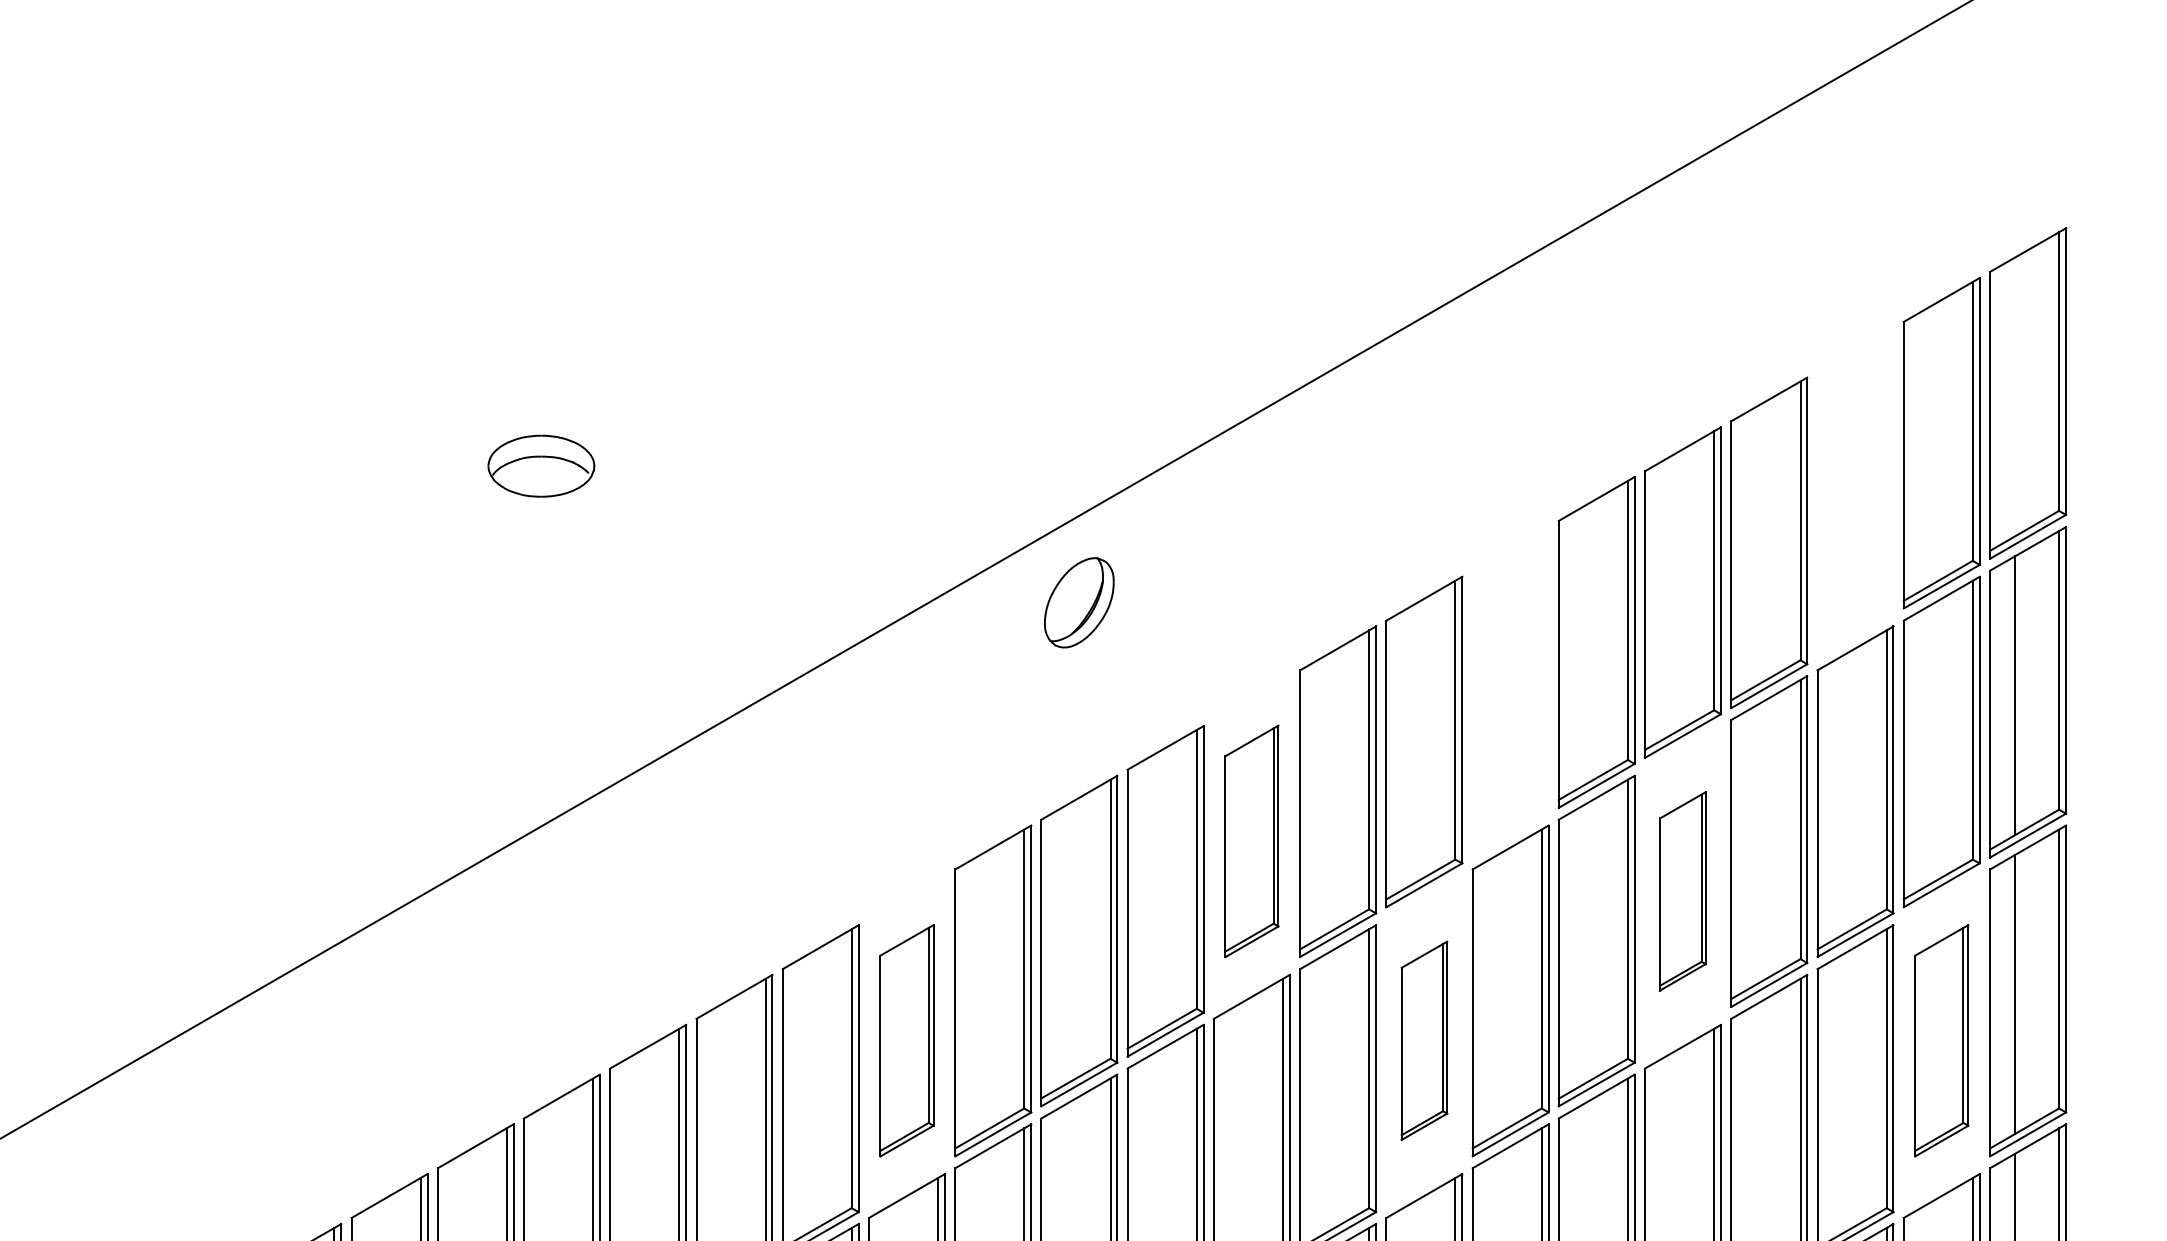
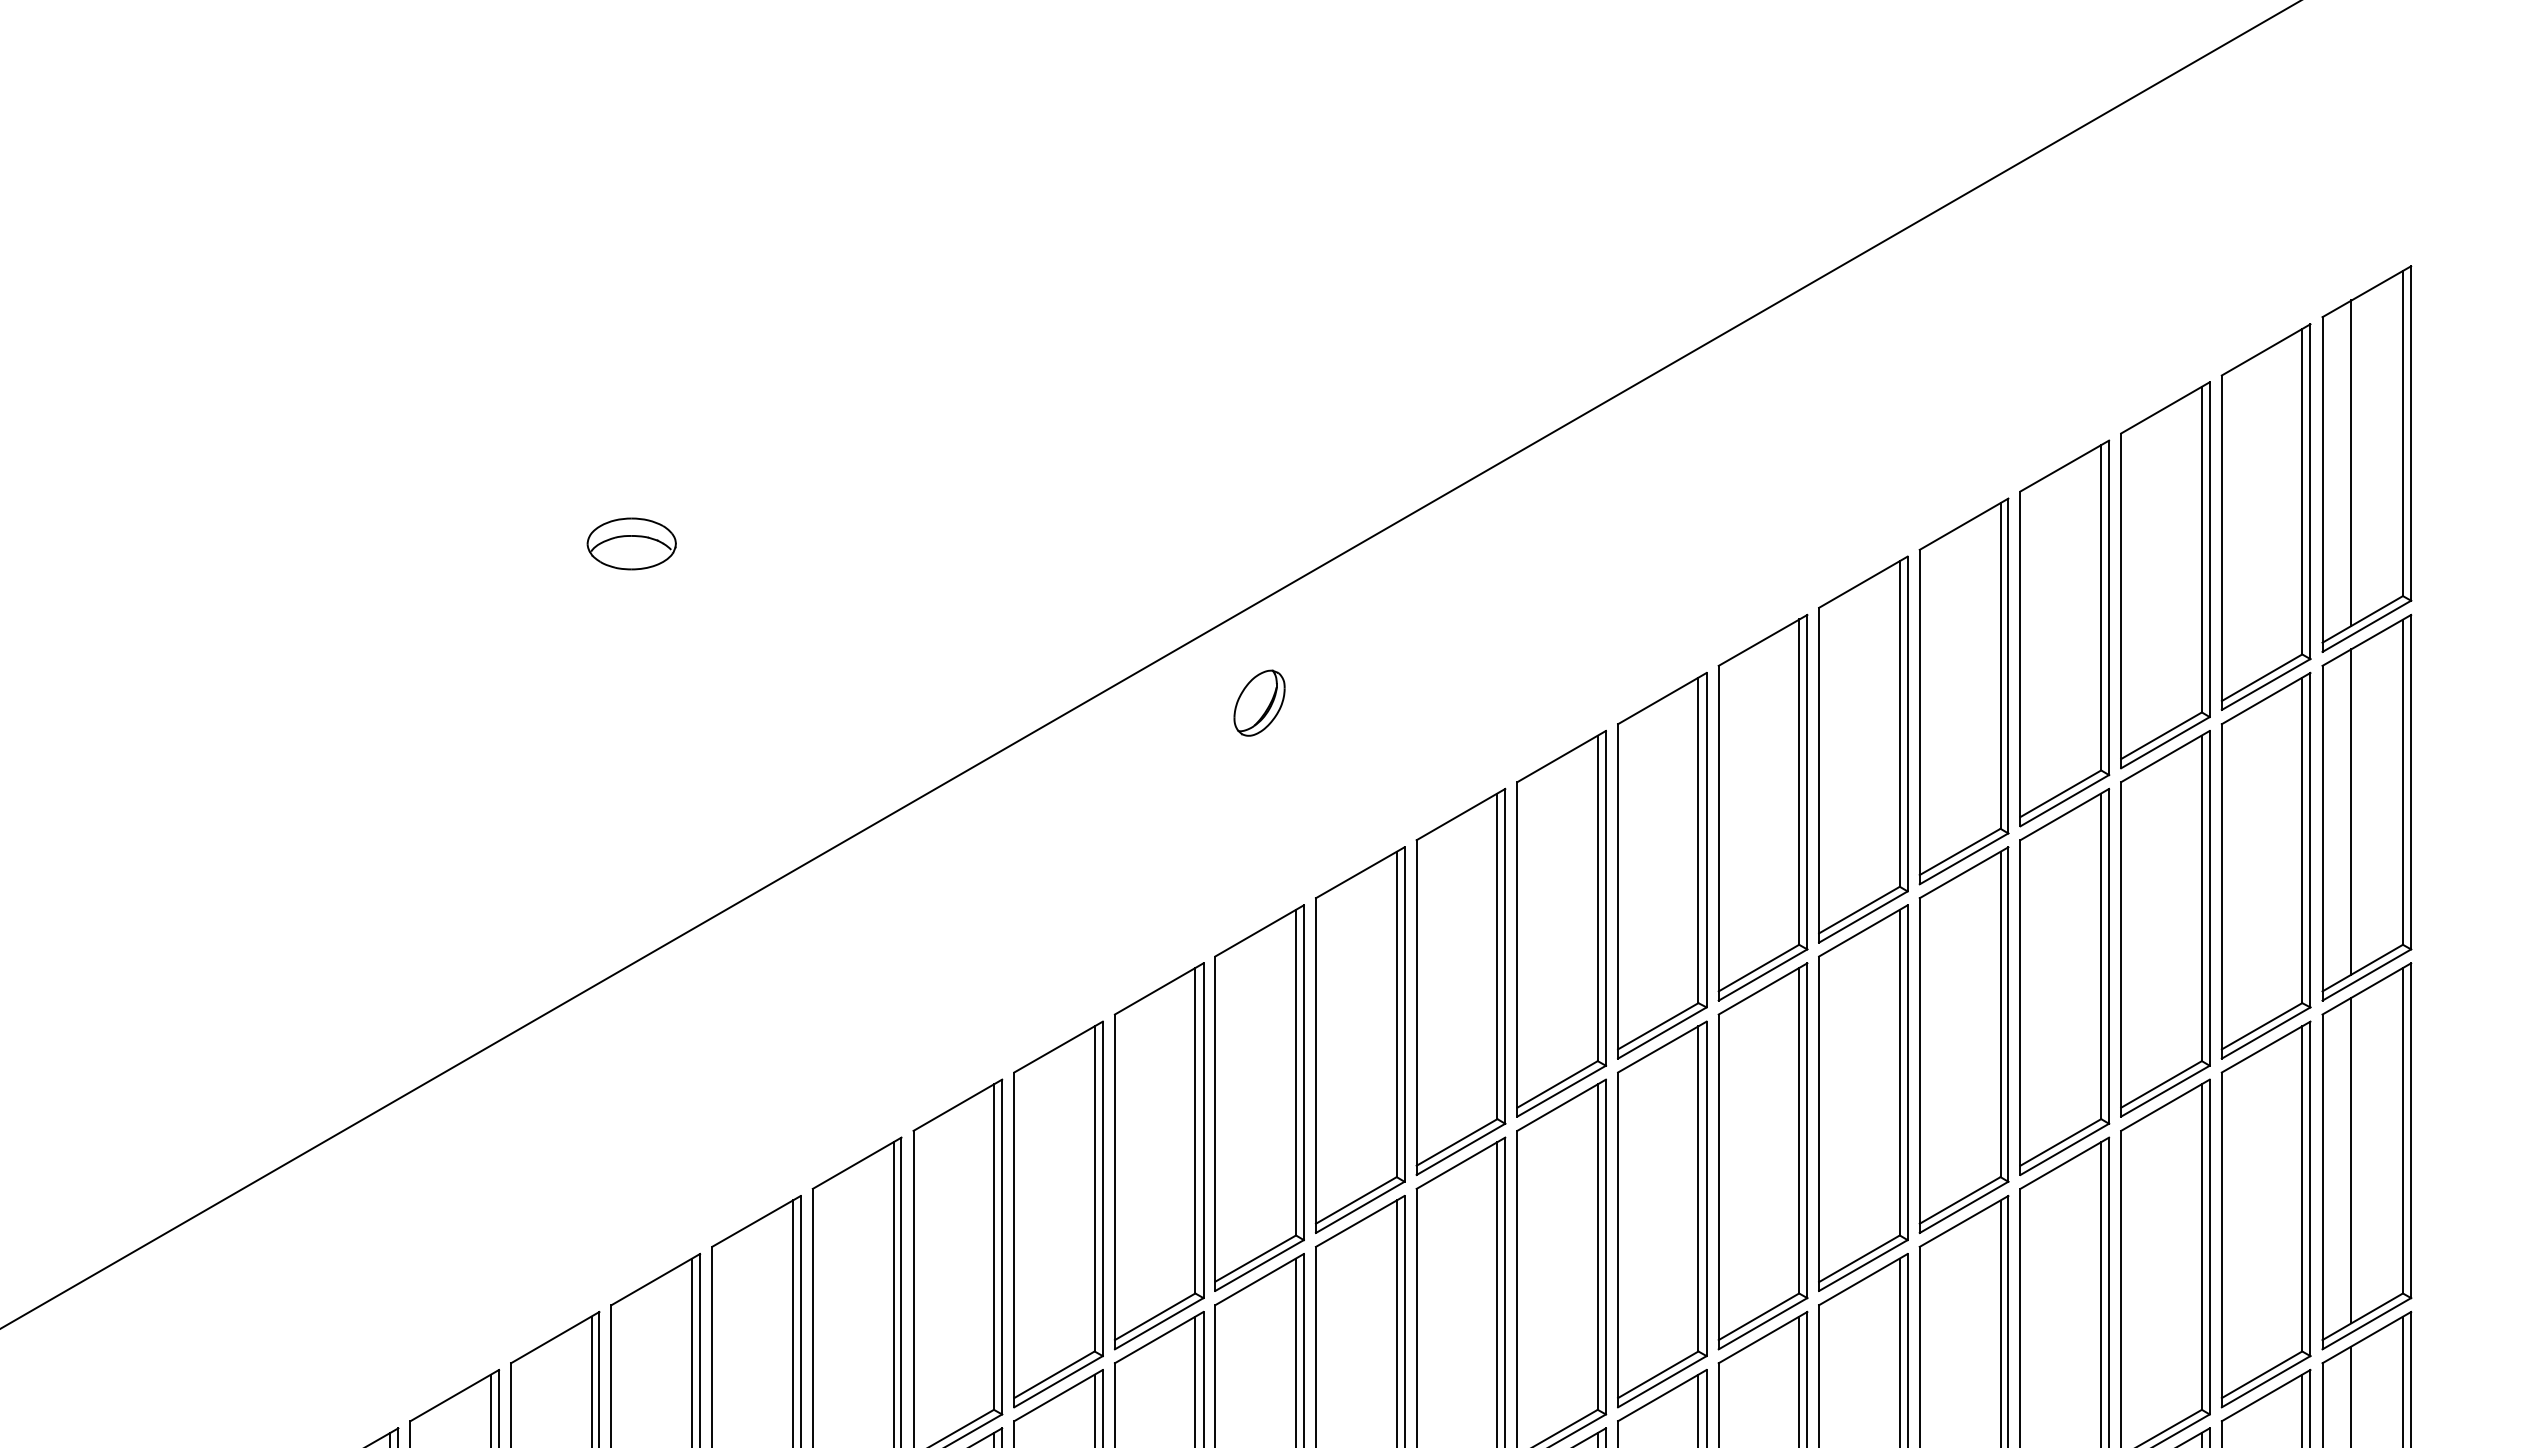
line: (2014, 397) -> (2351, 463), added
part: (541, 465) -> (631, 543), size x0.71
part: (1855, 493) -> (2165, 575), added
part: (1079, 602) -> (1259, 702), size x0.62
part: (1510, 692) -> (1762, 807), added
part: (1251, 841) -> (1460, 981), size x1.43
part: (1682, 890) -> (1963, 1039), size x1.67
part: (906, 1040) -> (1058, 1214), size x1.43
part: (1424, 1040) -> (1662, 1214), size x1.67
part: (1941, 1040) -> (2265, 1214), size x1.43

